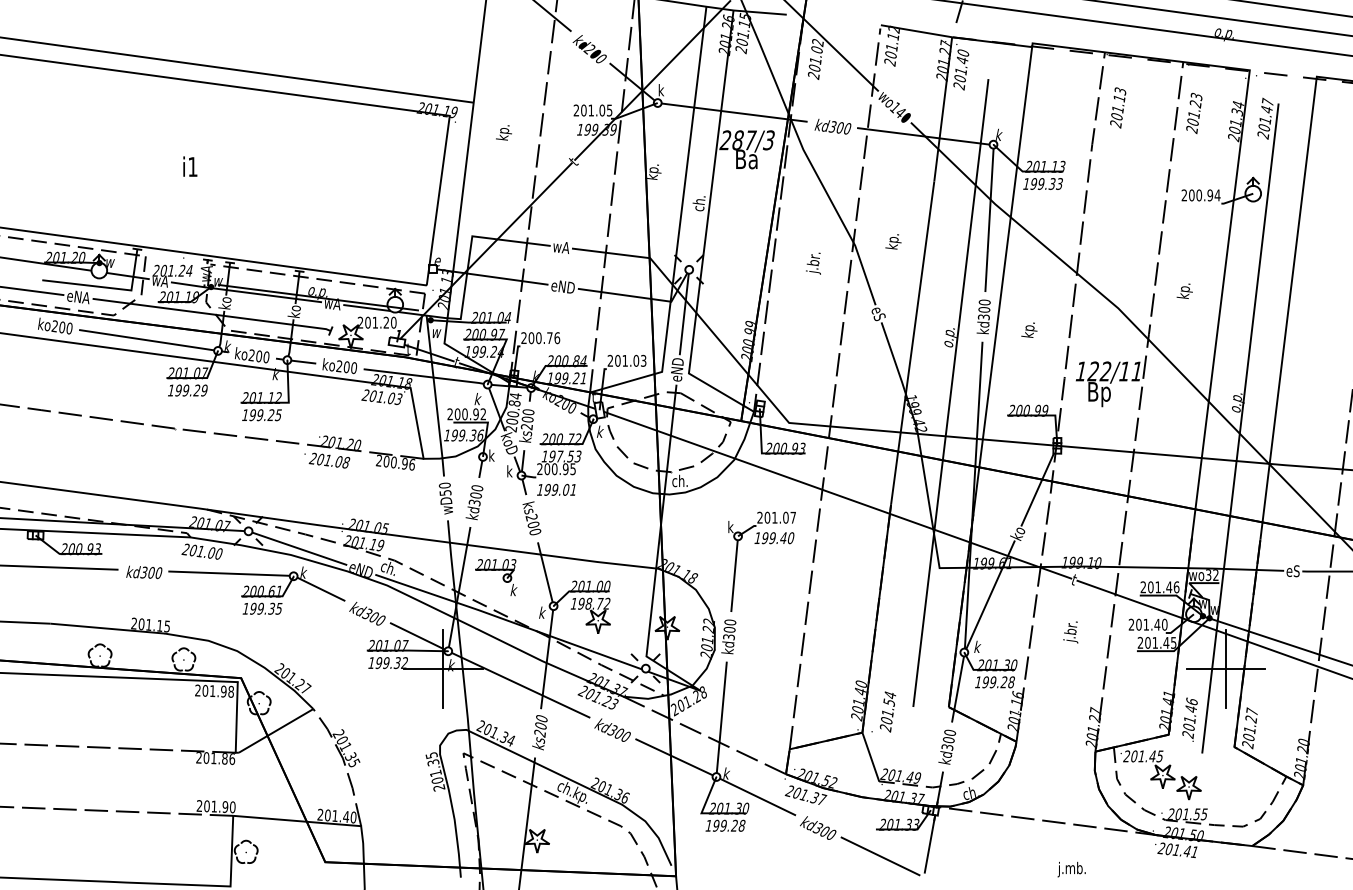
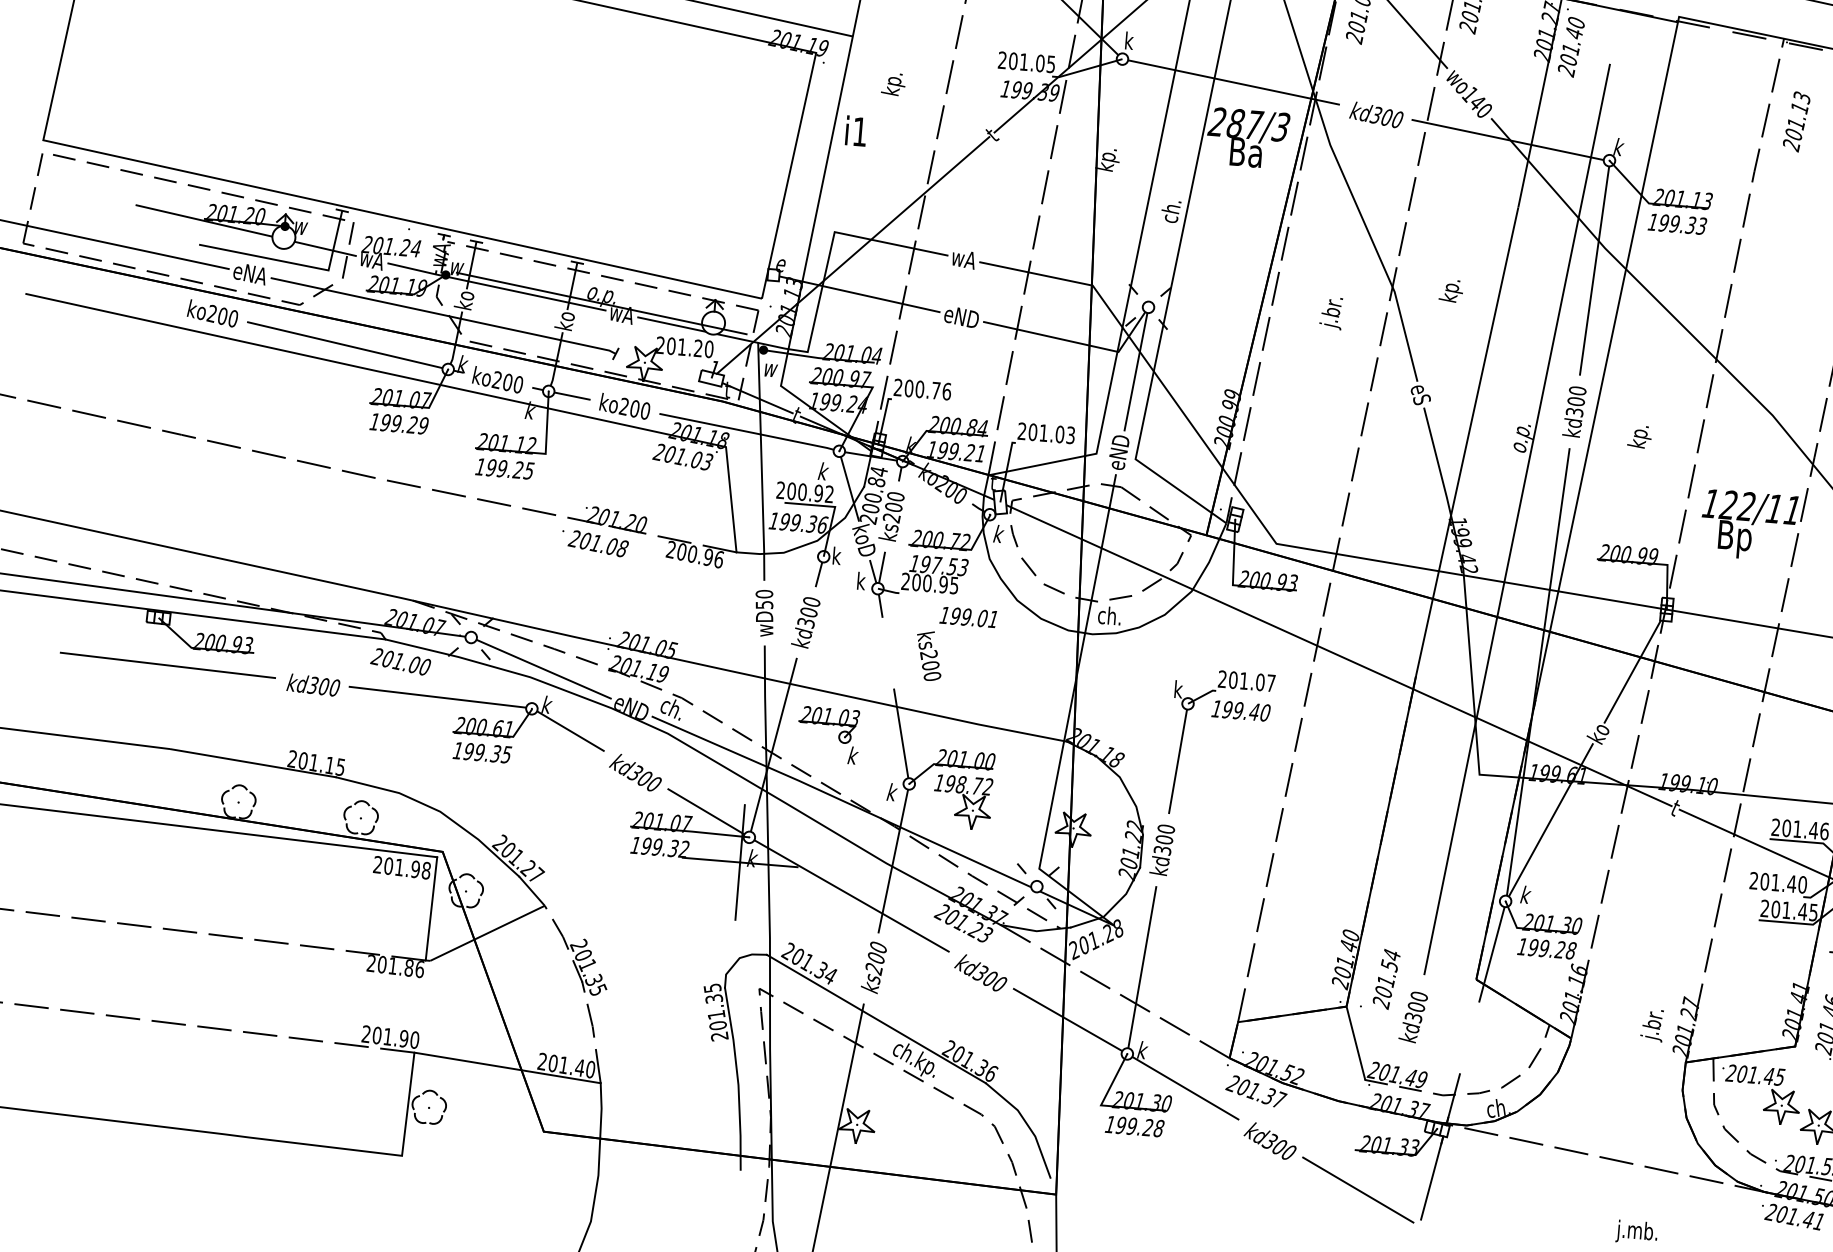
text: (190, 166) -> (856, 130), moved
text: (548, 509) -> (954, 645), moved
text: (1070, 632) -> (1652, 1025), moved
text: (947, 746) -> (1413, 1016), moved

